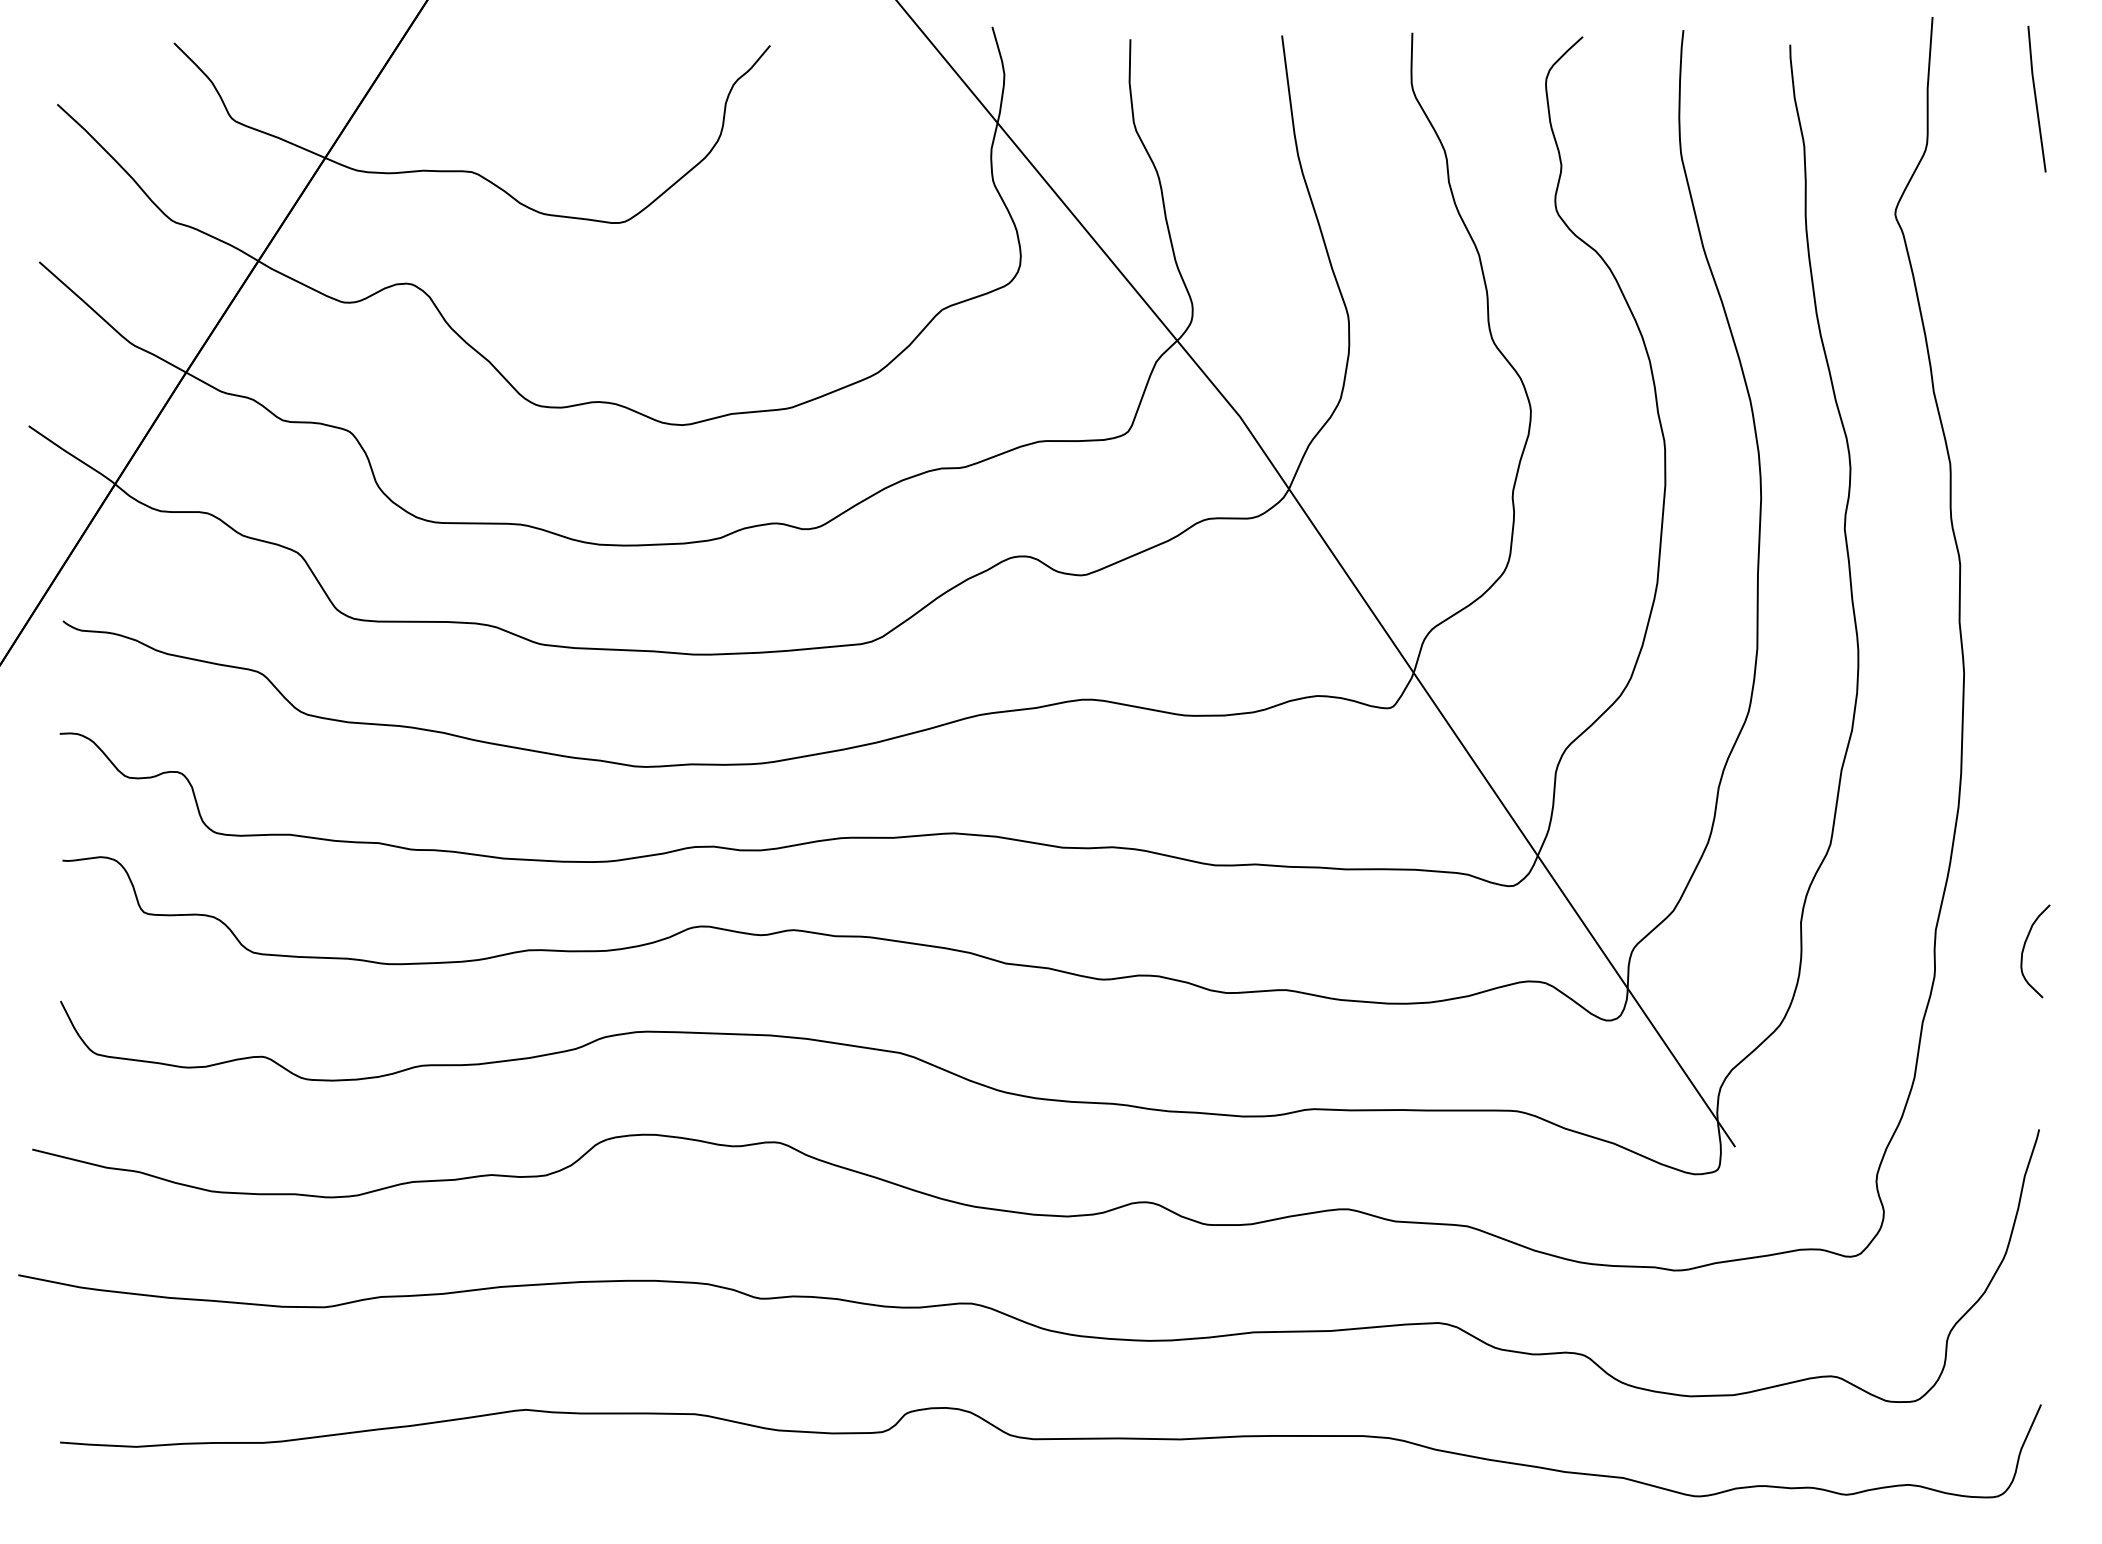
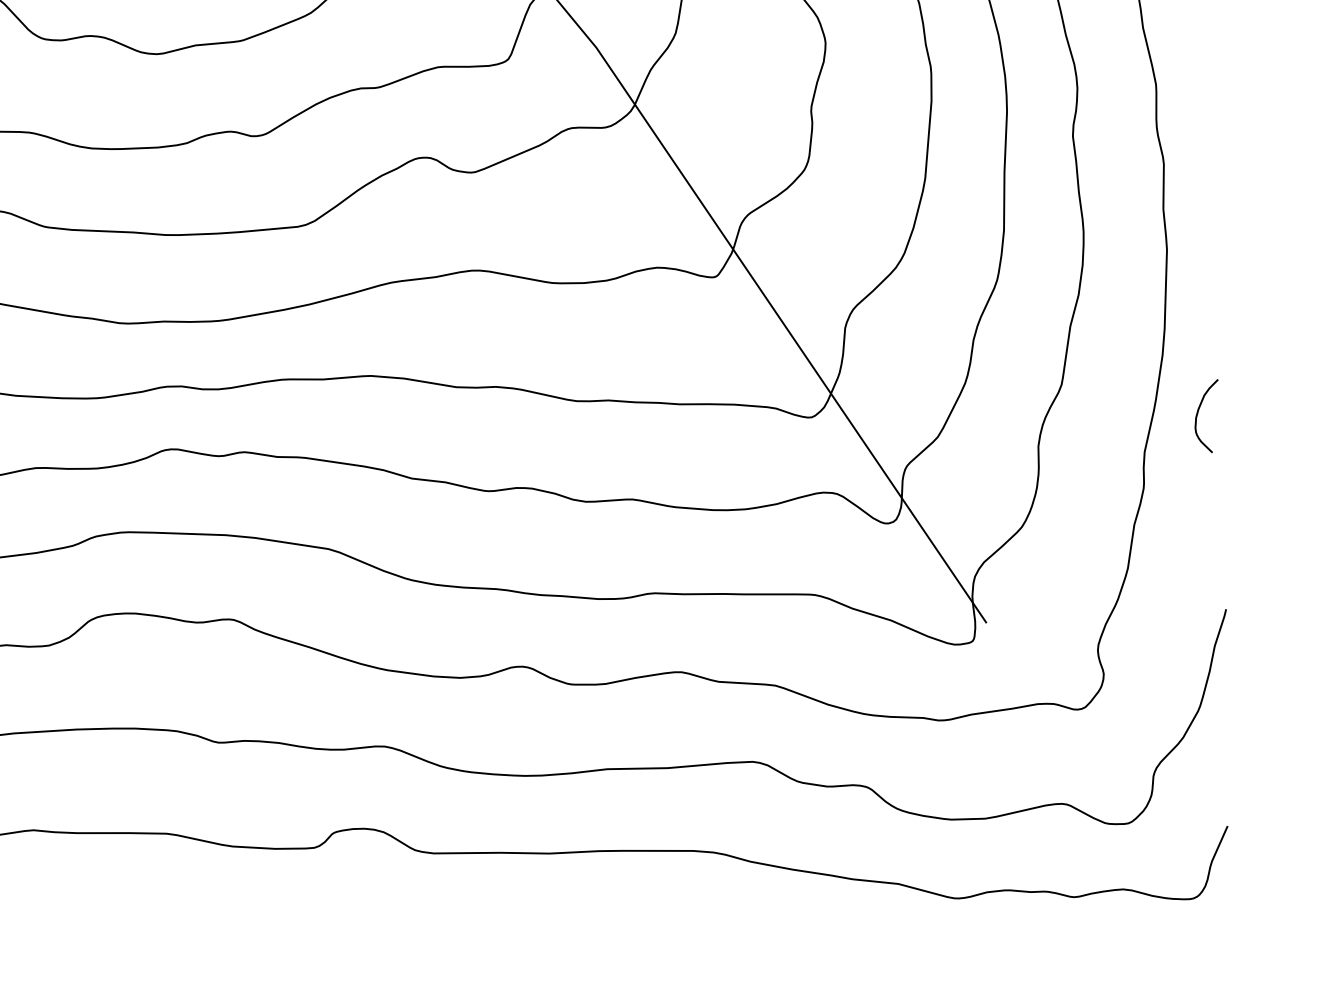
curve: (2024, 949) -> (1198, 414), moved

